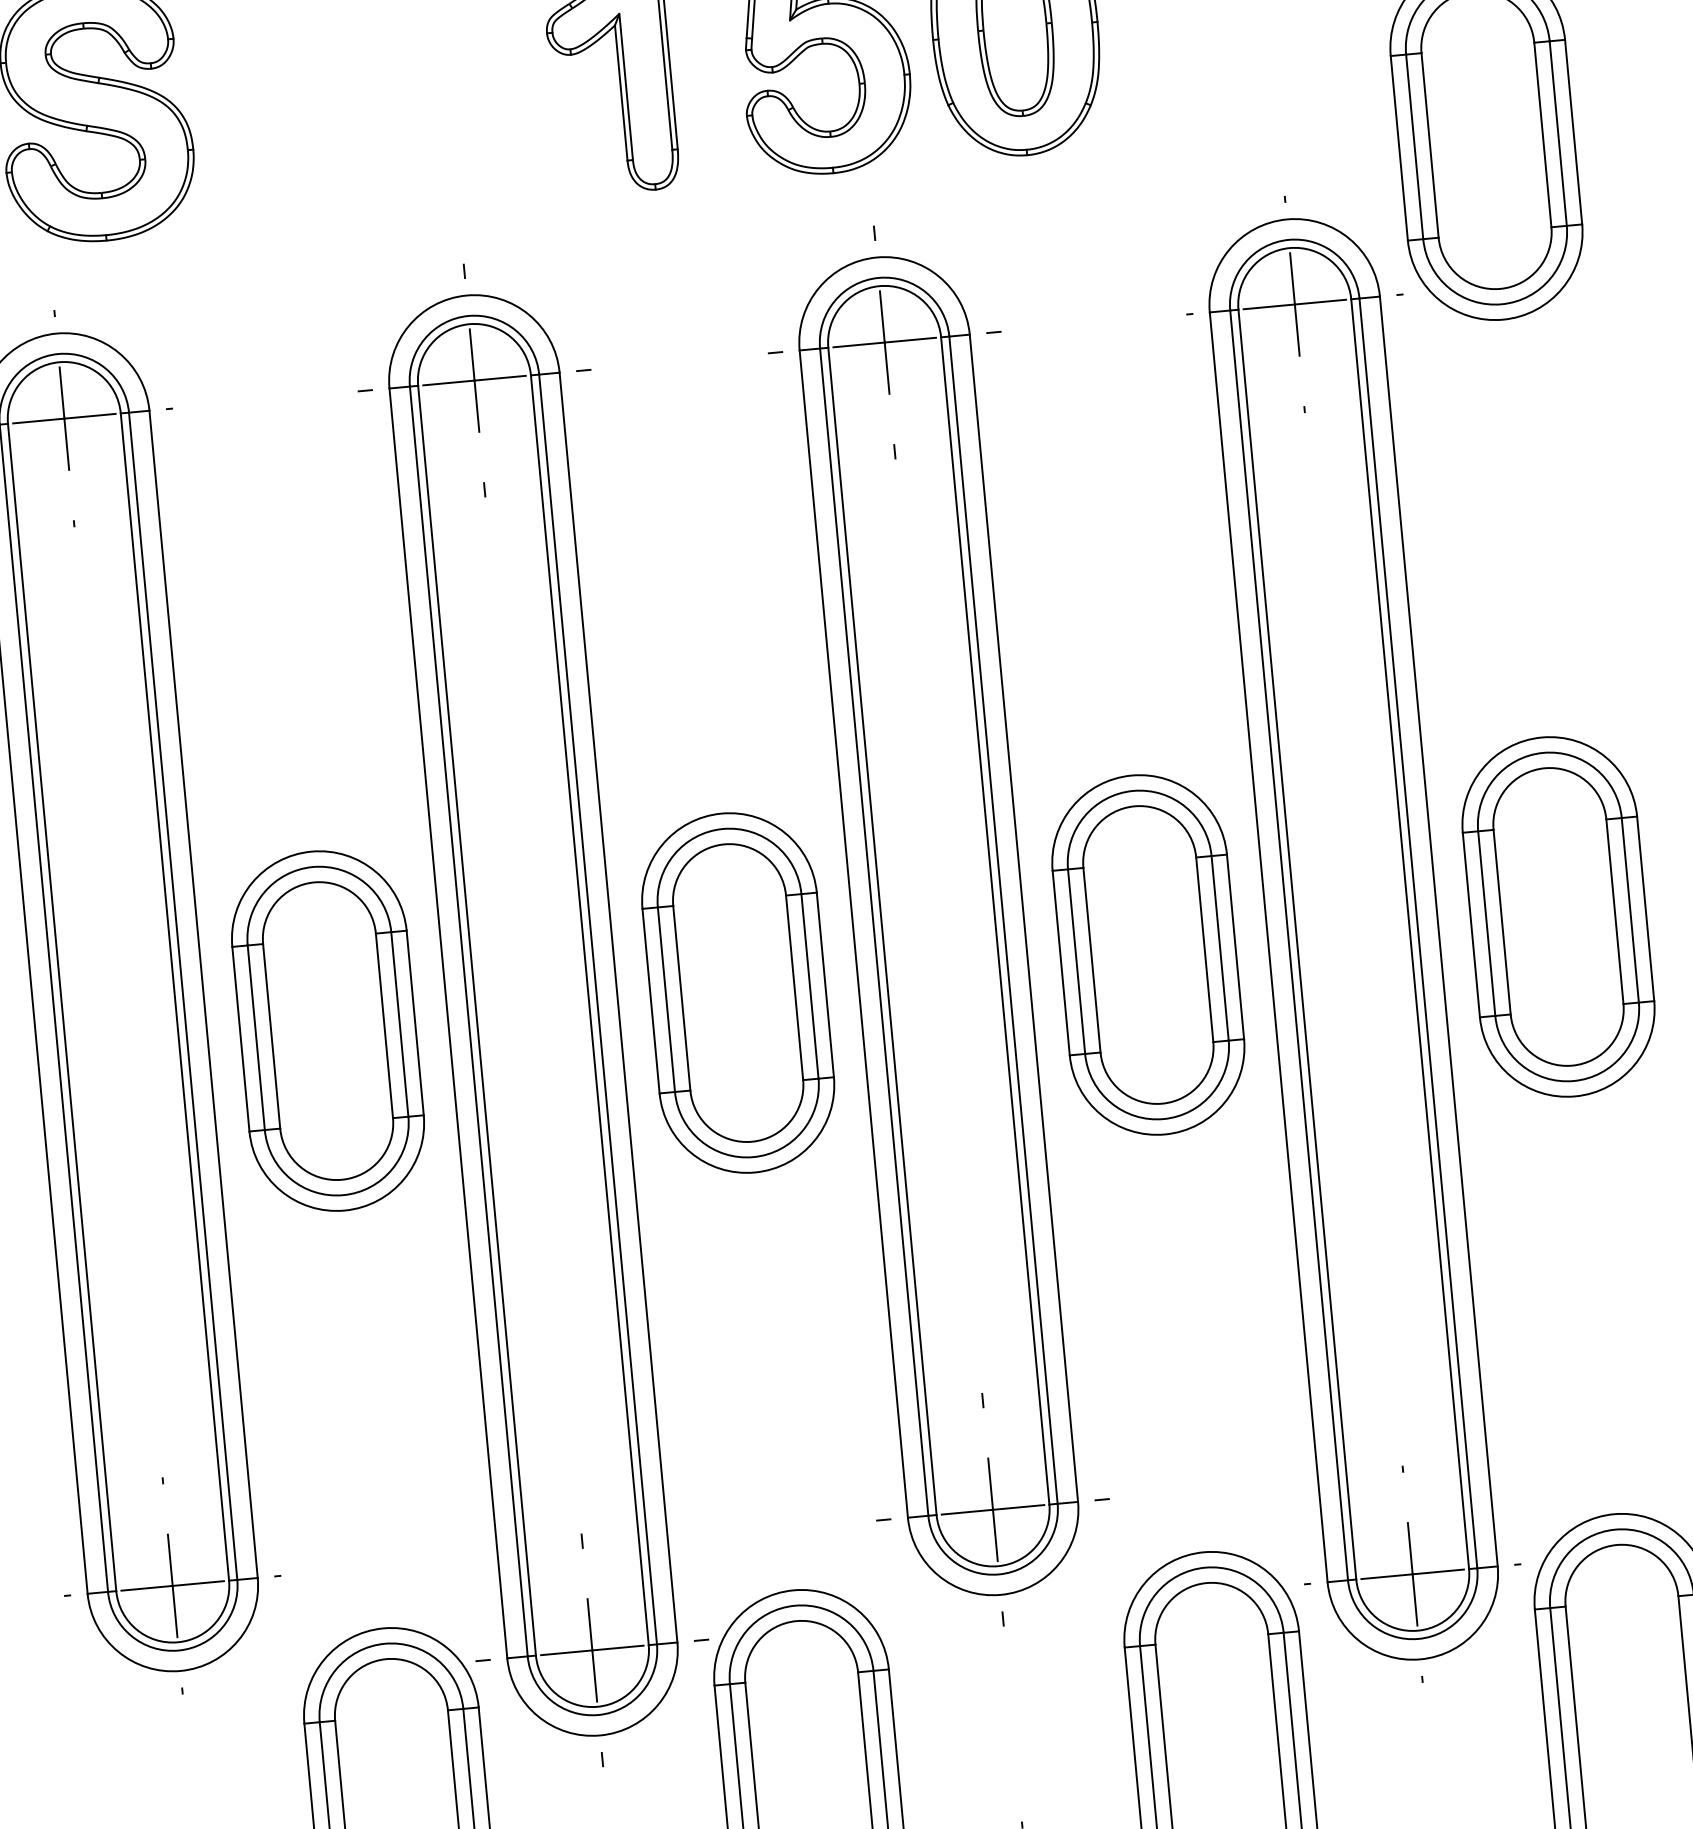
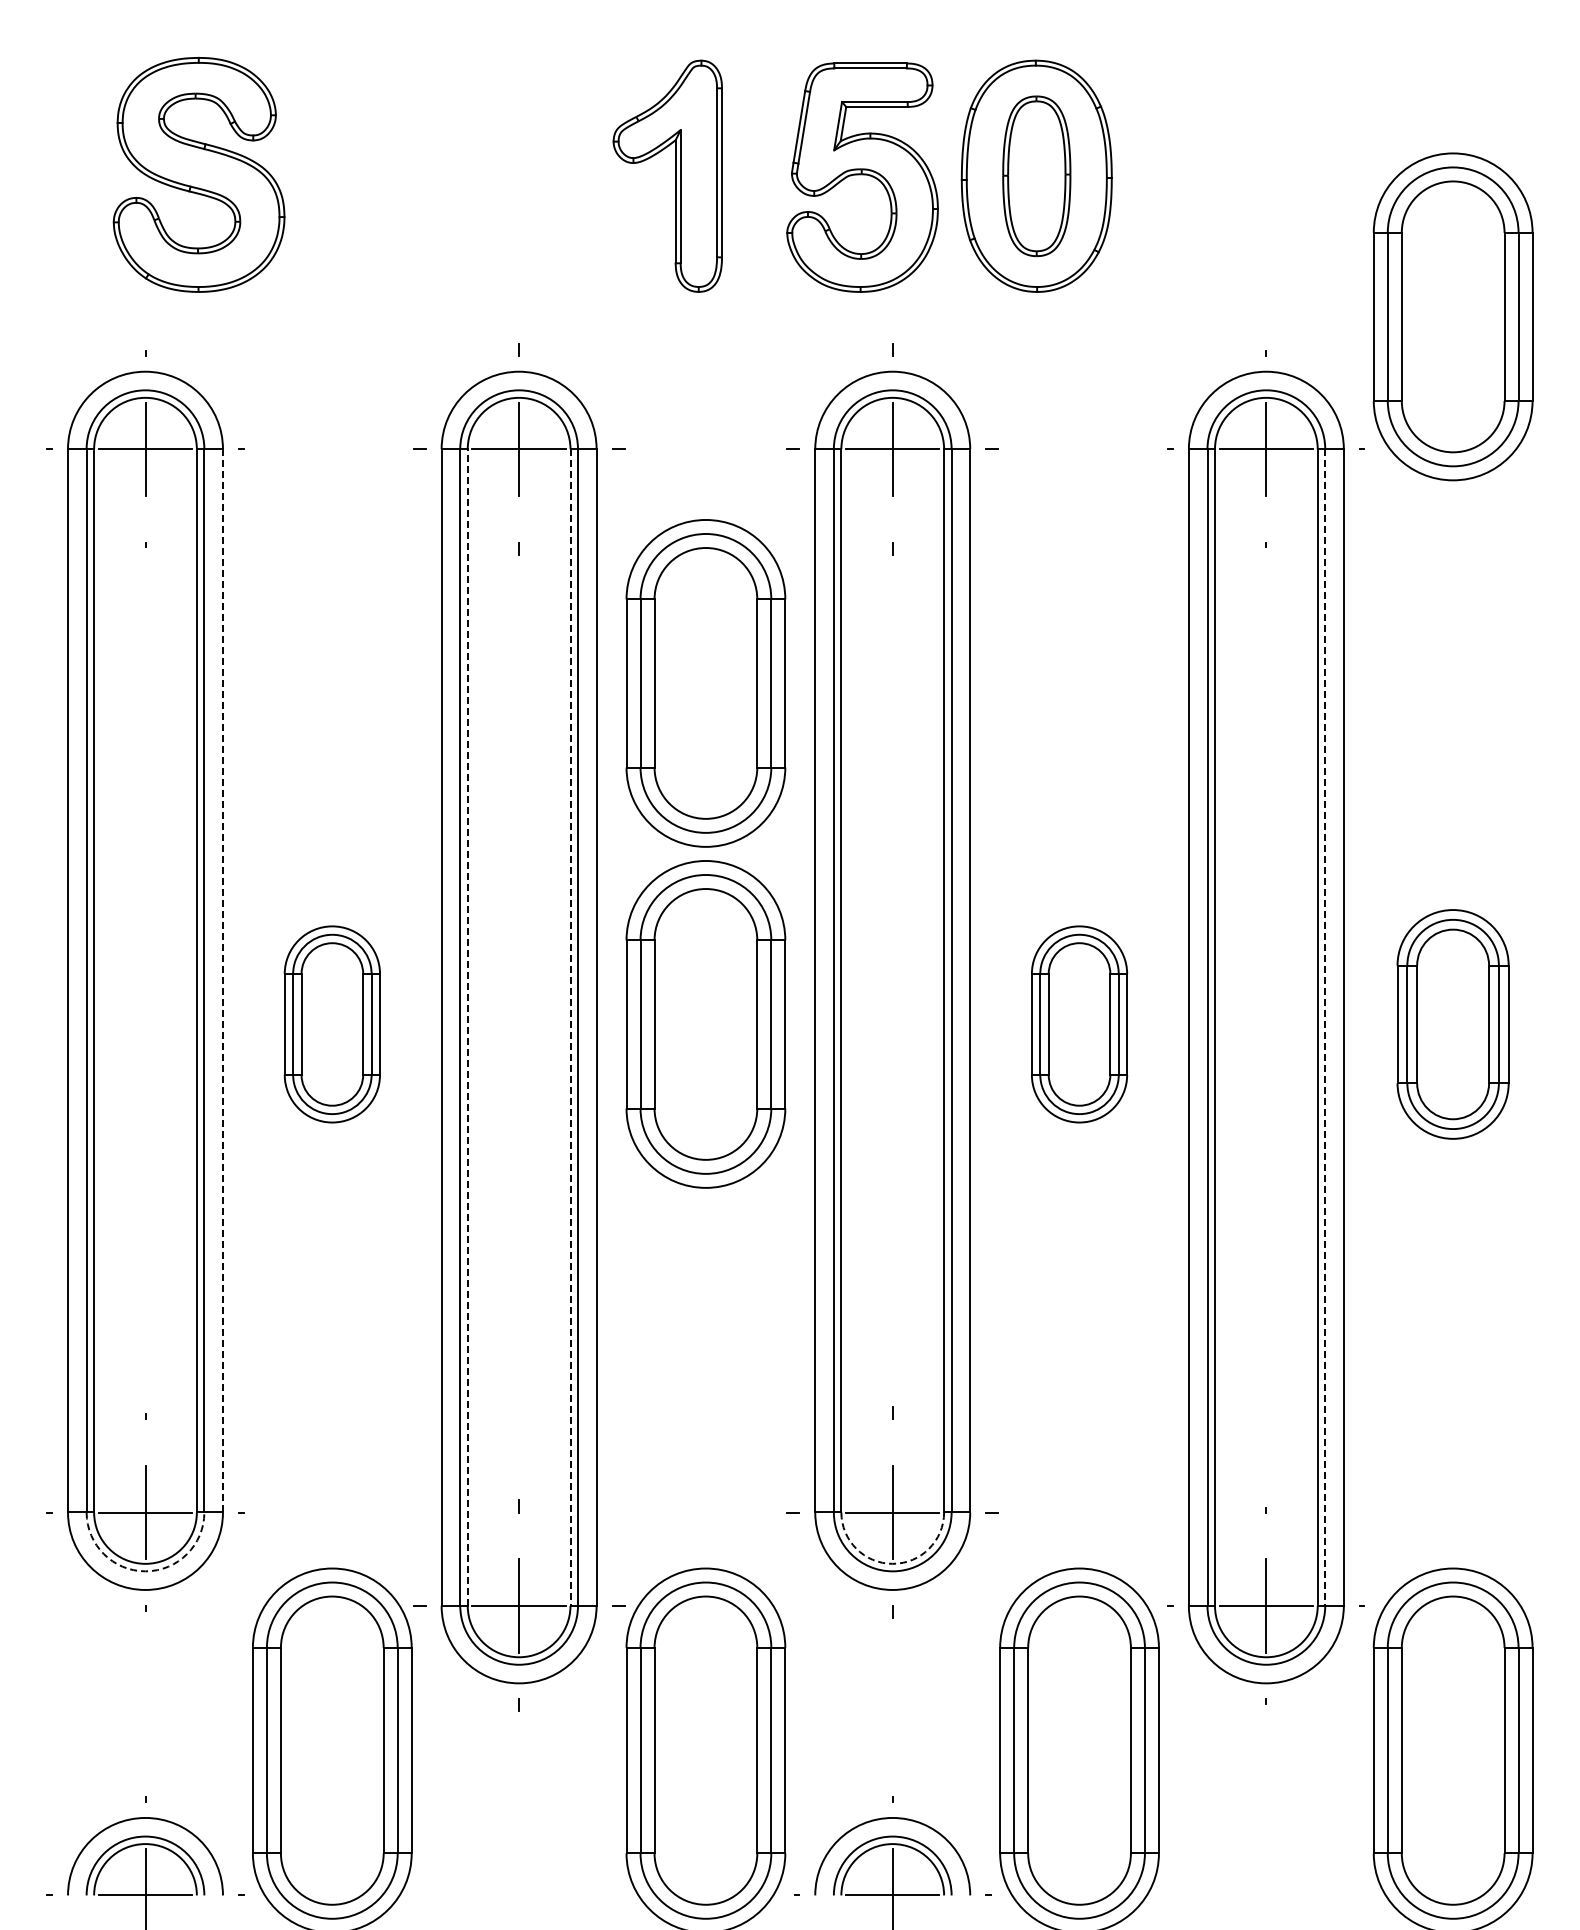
part: (703, 618) -> (705, 683), added
part: (1557, 917) -> (1452, 1024), size x0.7
line: (1418, 934) -> (1325, 1028), solid -> dashed
part: (1148, 955) -> (1079, 1024), size x0.6
line: (203, 994) -> (222, 980), solid -> dashed
line: (589, 1011) -> (570, 1028), solid -> dashed
line: (476, 1020) -> (467, 1027), solid -> dashed
part: (328, 1031) -> (332, 1024), size x0.6
arc: (997, 1565) -> (892, 1563), solid -> dashed
arc: (178, 1650) -> (145, 1571), solid -> dashed

